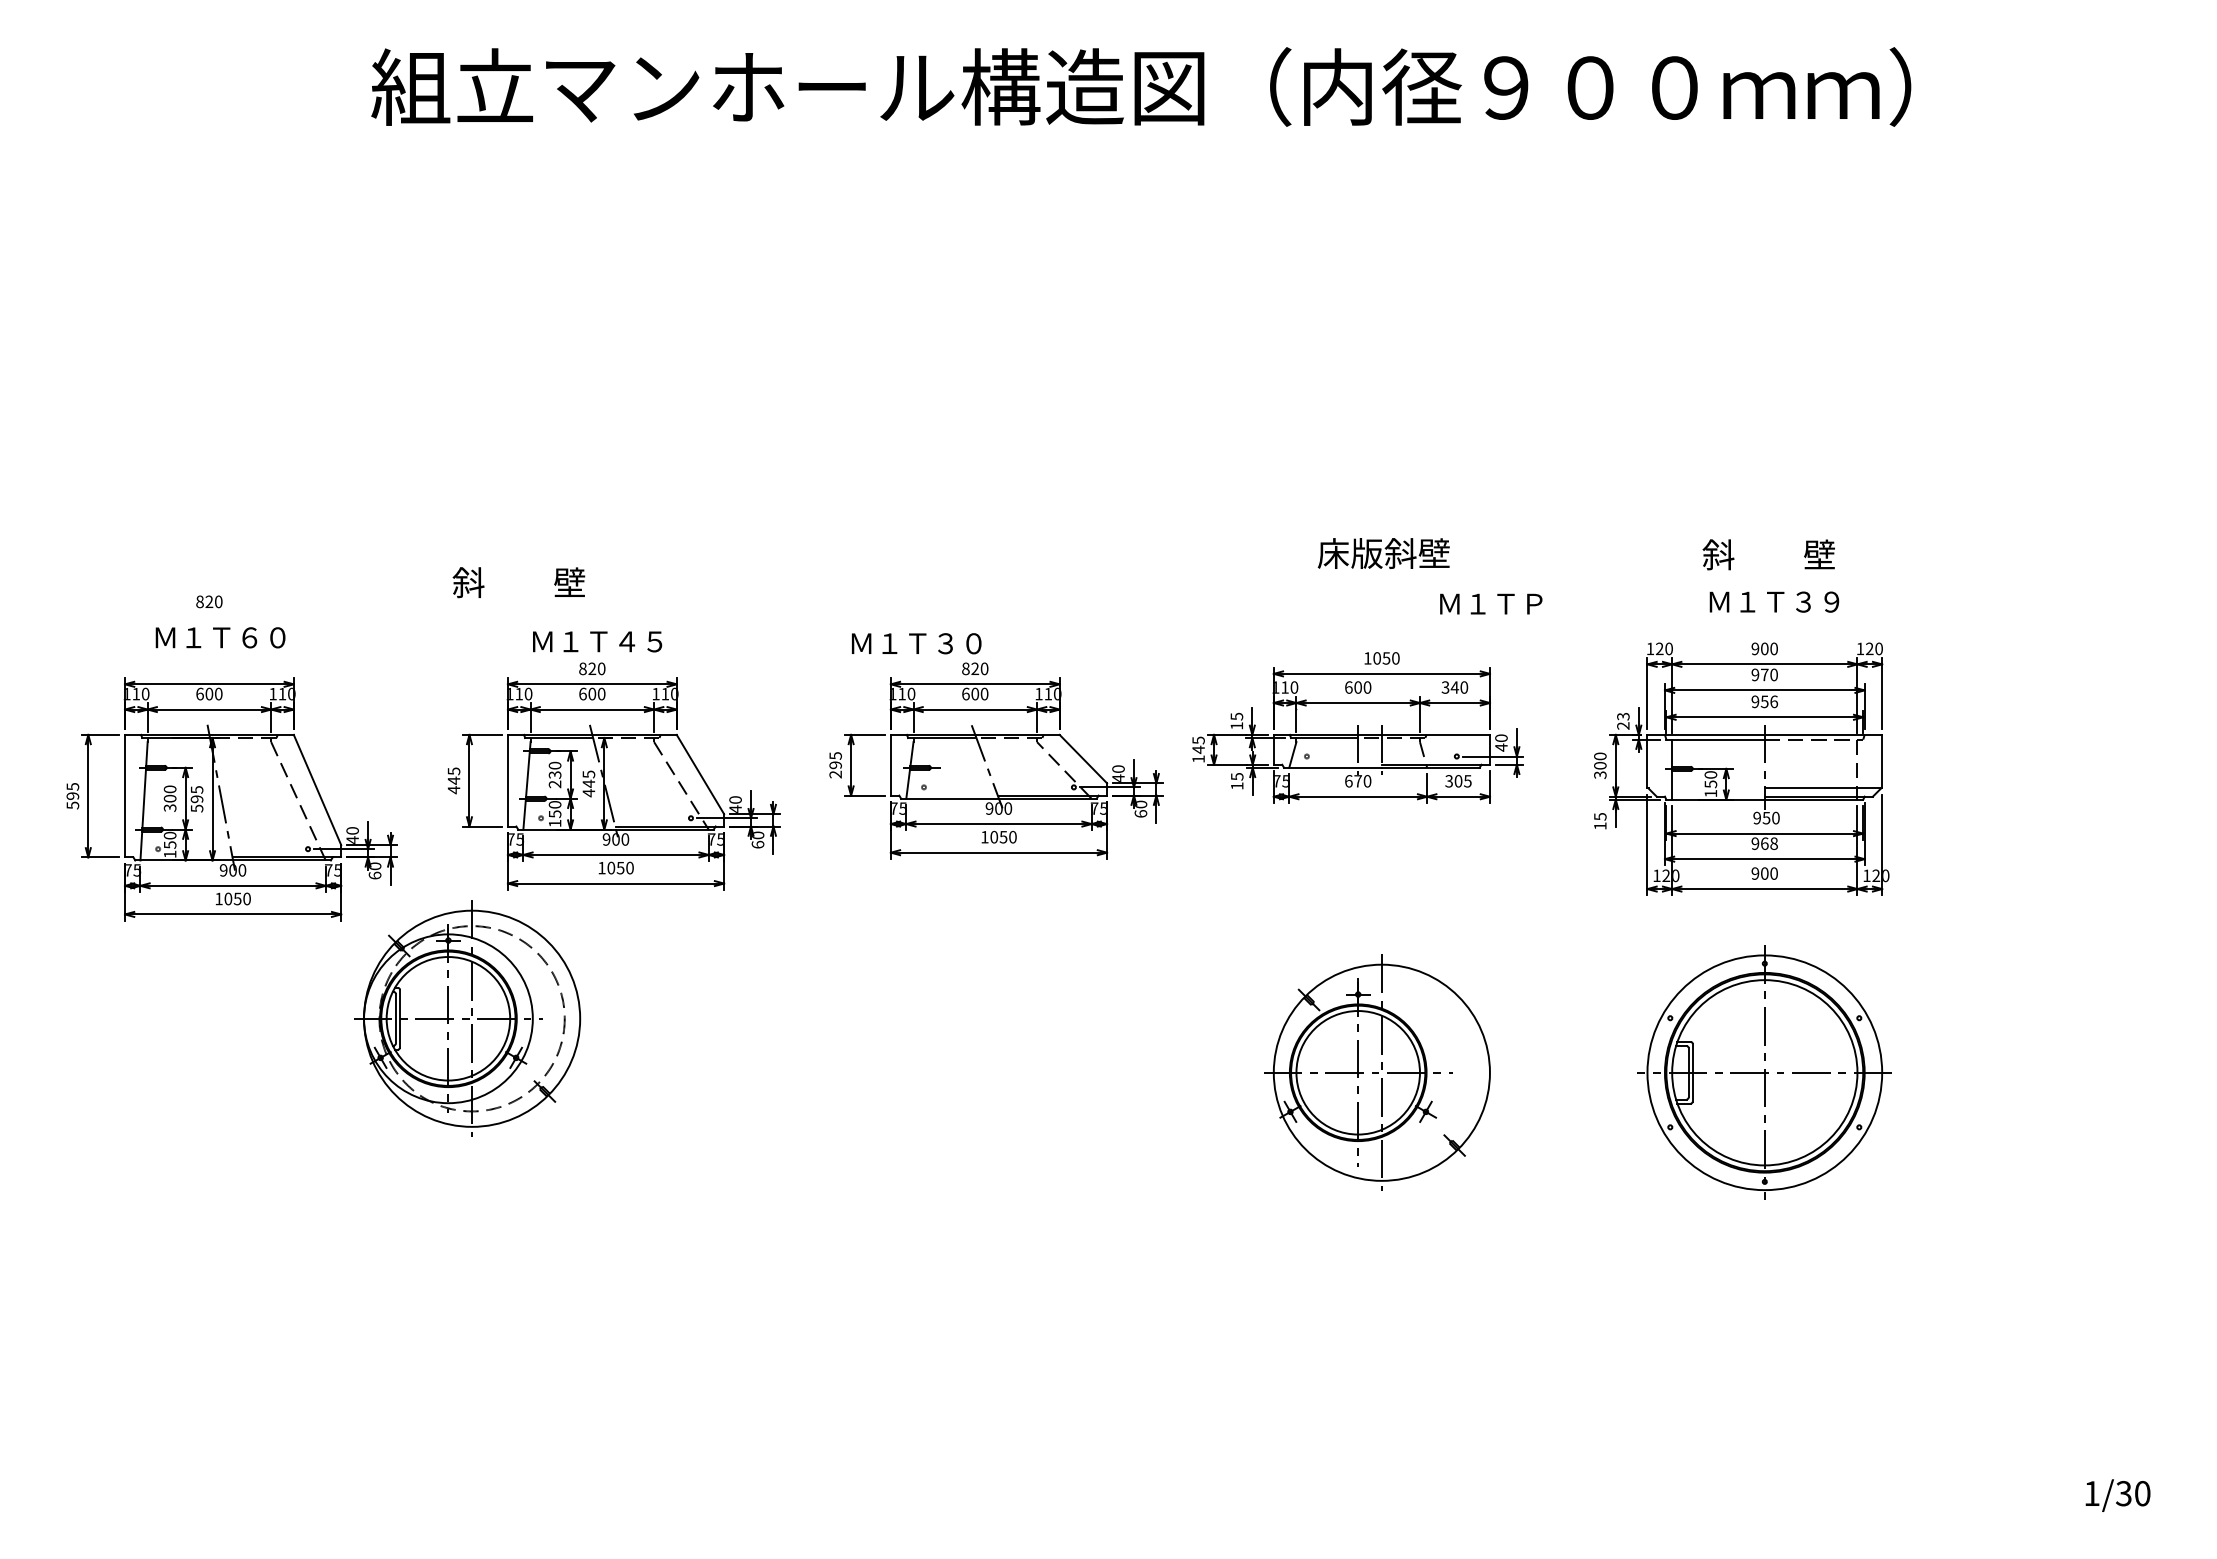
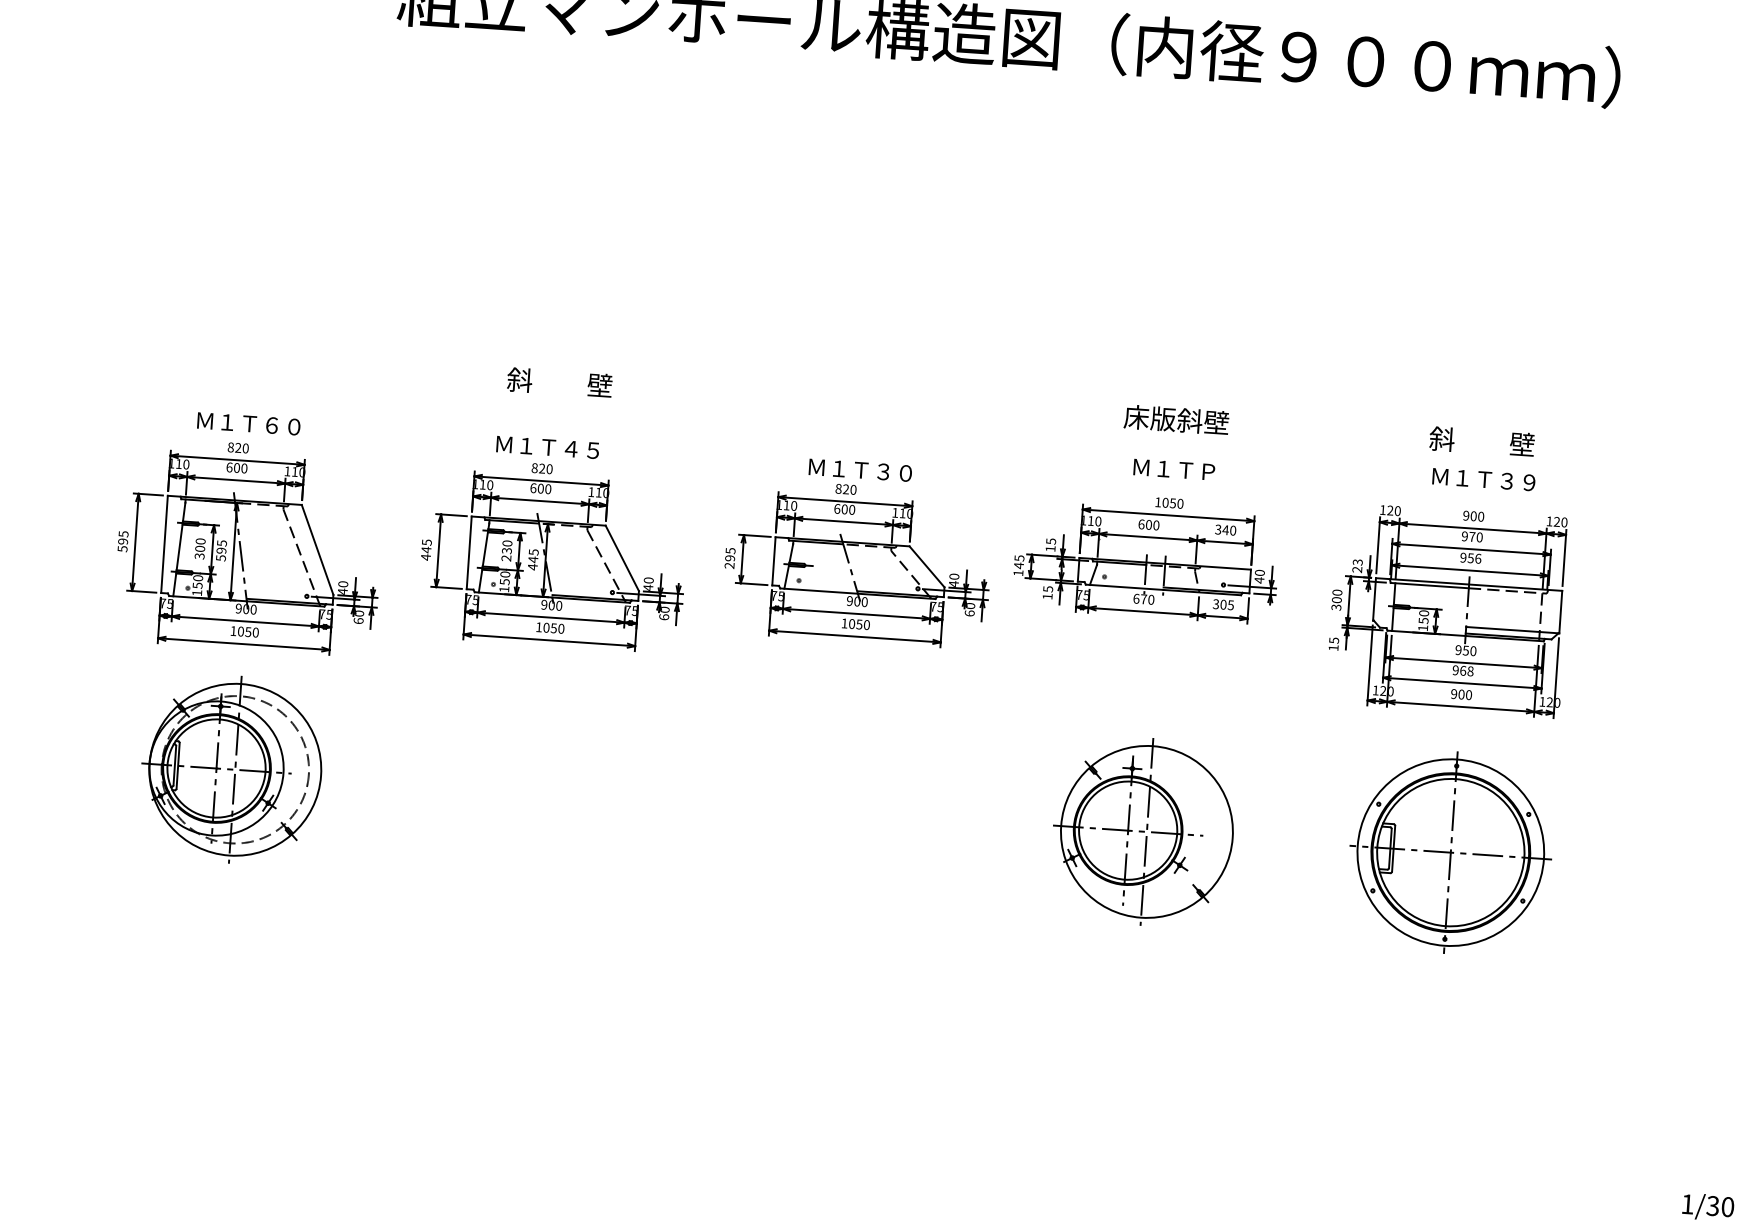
text: (518, 582) -> (559, 382), moved
text: (209, 601) -> (238, 447), moved
text: (1491, 603) -> (1174, 469), moved
text: (916, 643) -> (860, 470), moved
part: (467, 1018) -> (231, 769), moved

